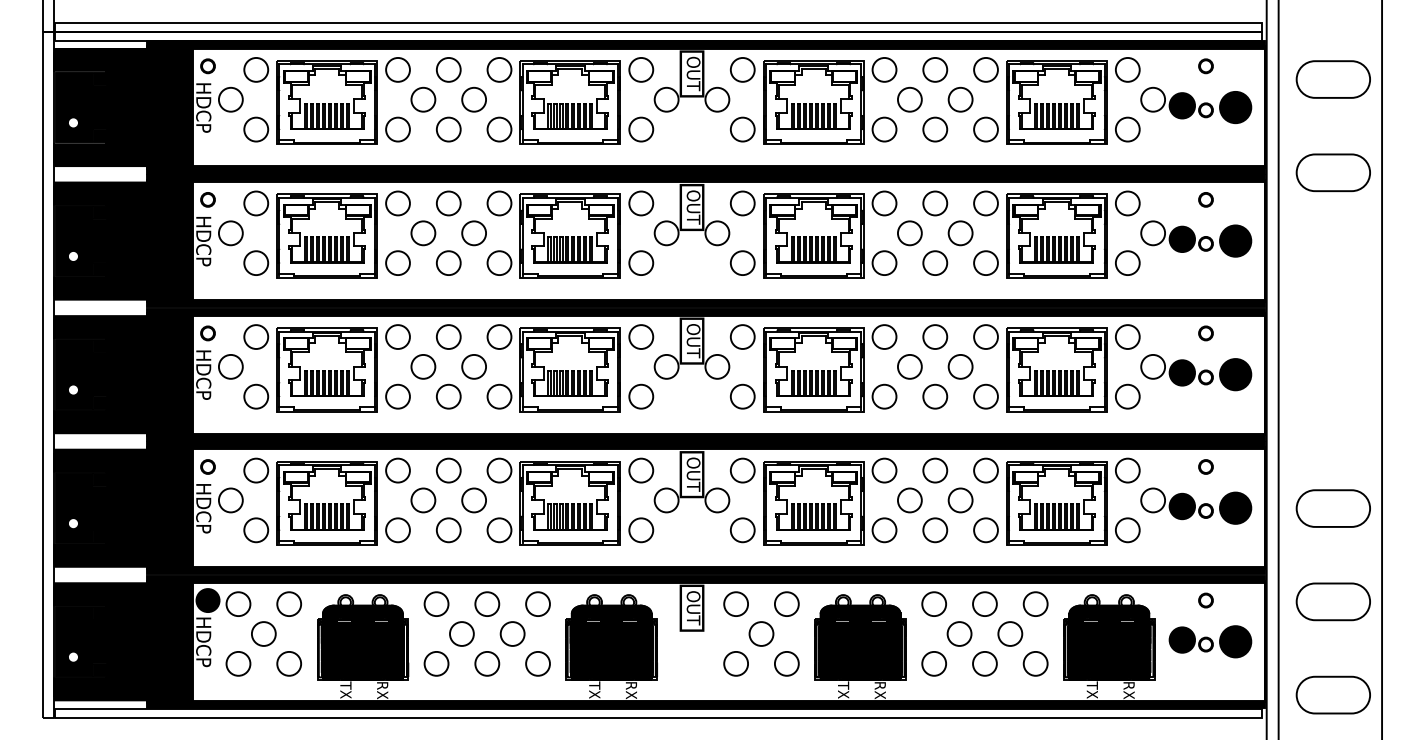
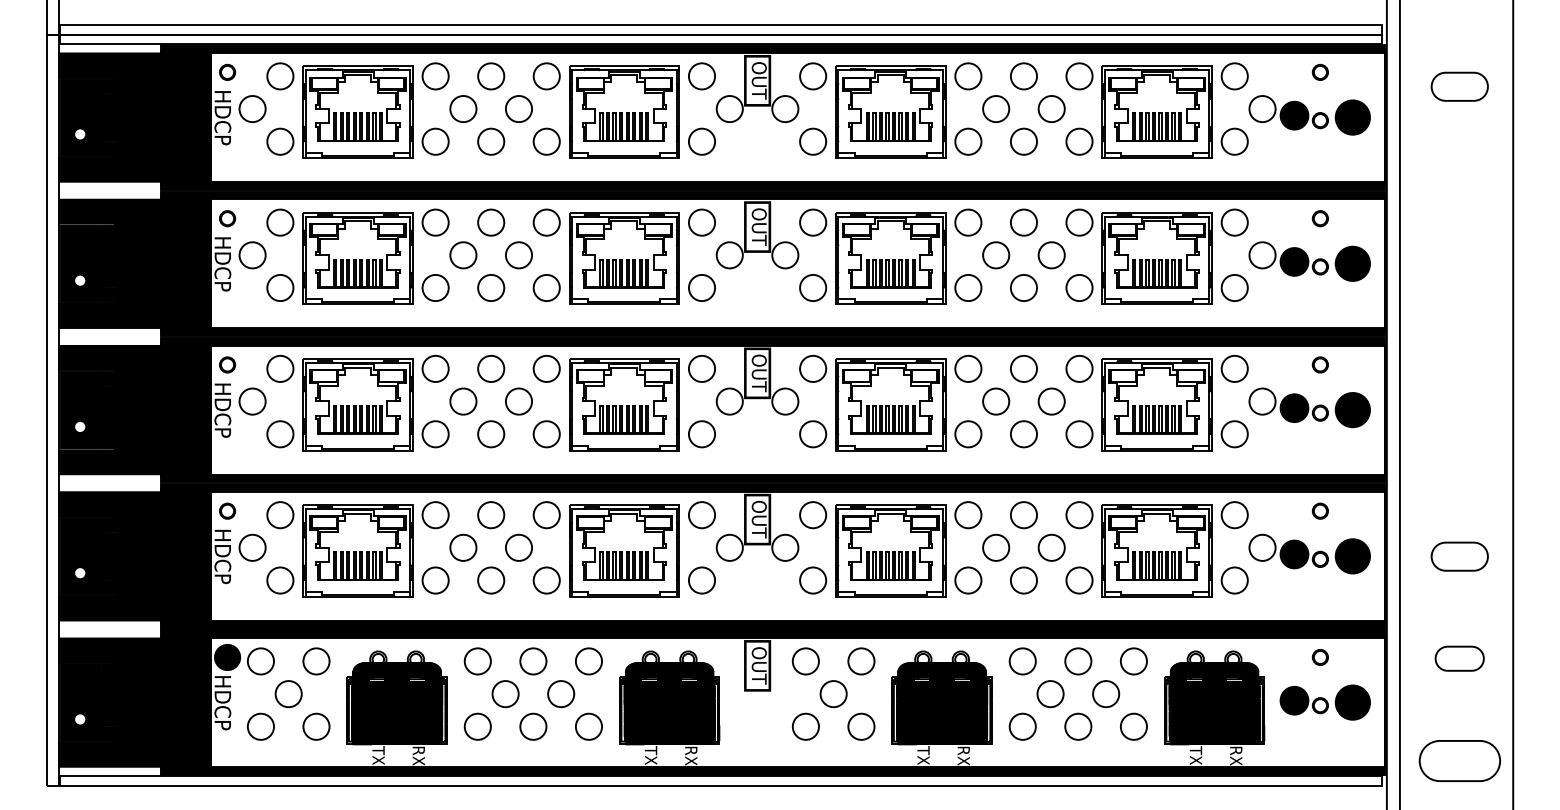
part: (1333, 79) -> (1459, 86), size x0.7
part: (1333, 173) -> (1459, 189), removed
part: (1333, 508) -> (1459, 556), size x0.7
part: (1333, 601) -> (1459, 658), size x0.6

